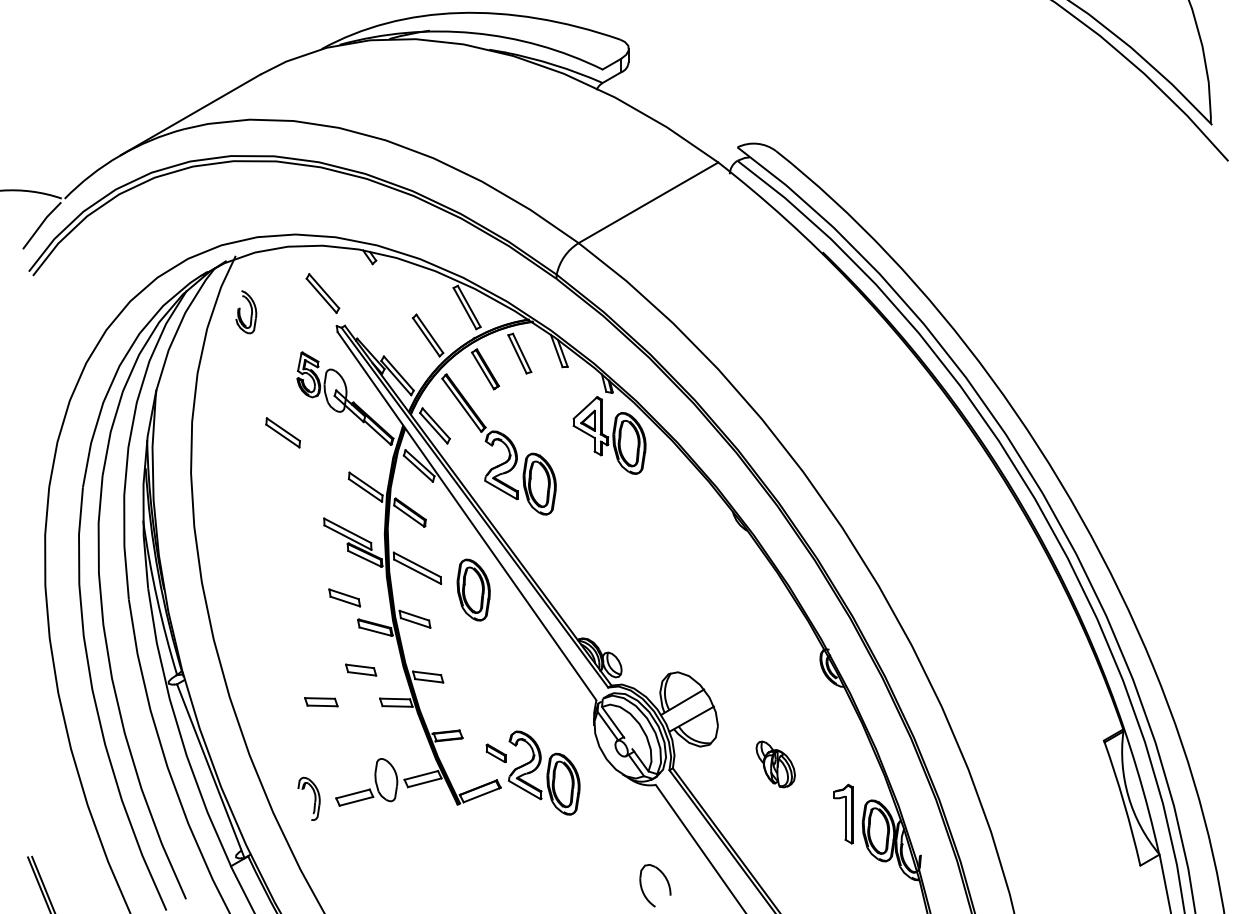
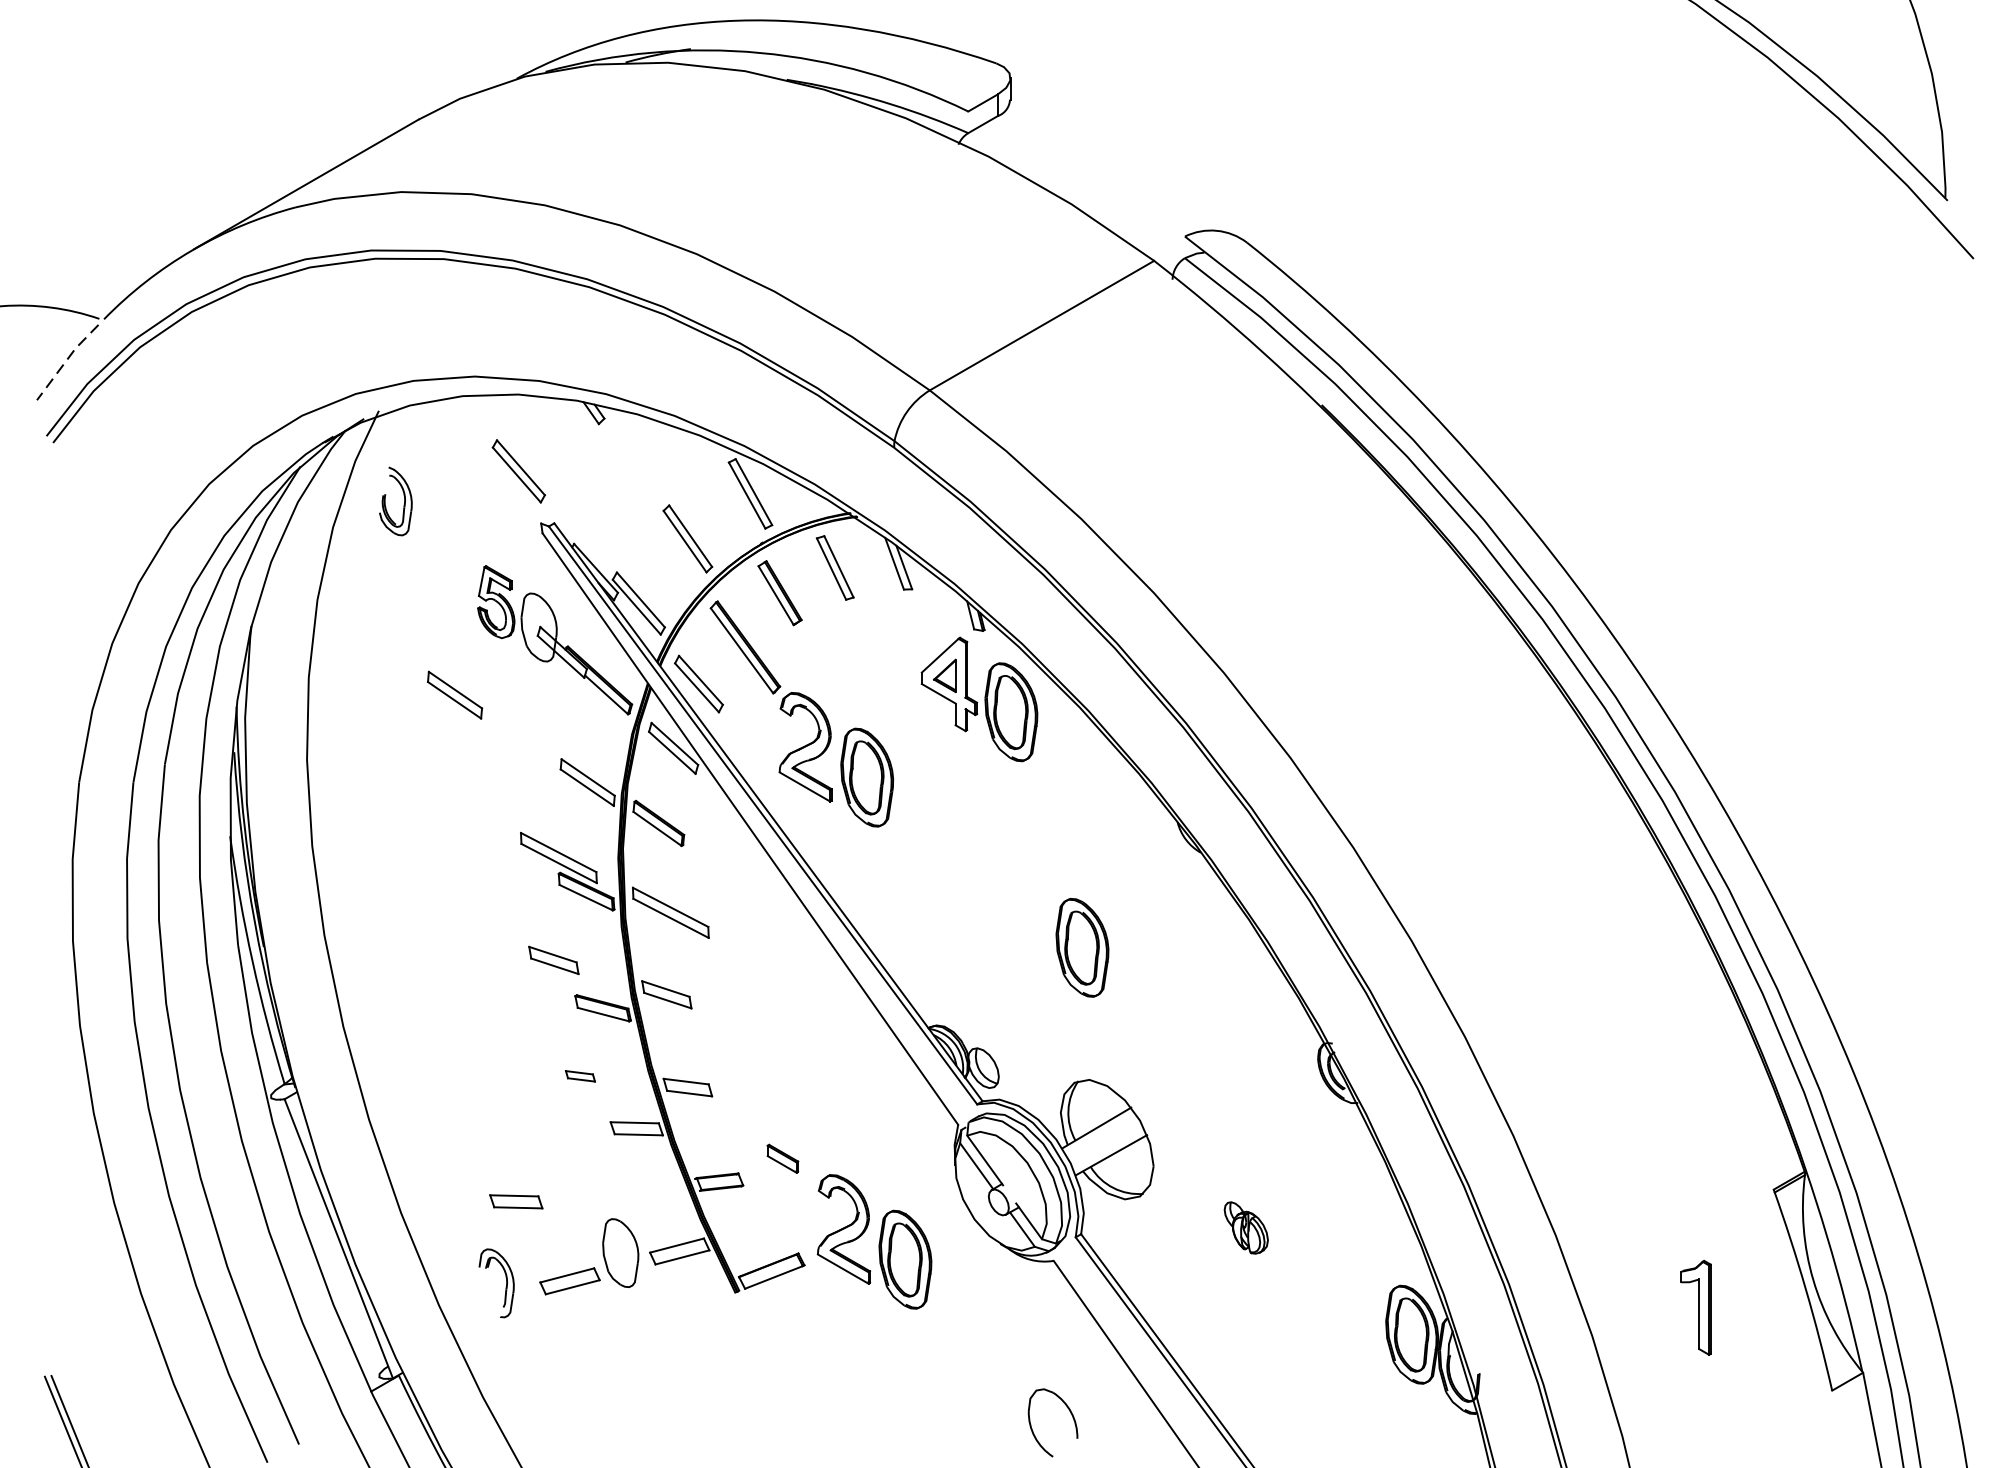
line: (41, 224) -> (66, 360), solid -> dashed
part: (473, 589) -> (1082, 946), moved
part: (361, 669) -> (580, 1075), size x0.6
part: (321, 702) -> (516, 1202), moved
part: (495, 752) -> (781, 1157), moved
part: (775, 764) -> (1246, 1228), size x0.7
part: (843, 813) -> (1695, 1306), moved

